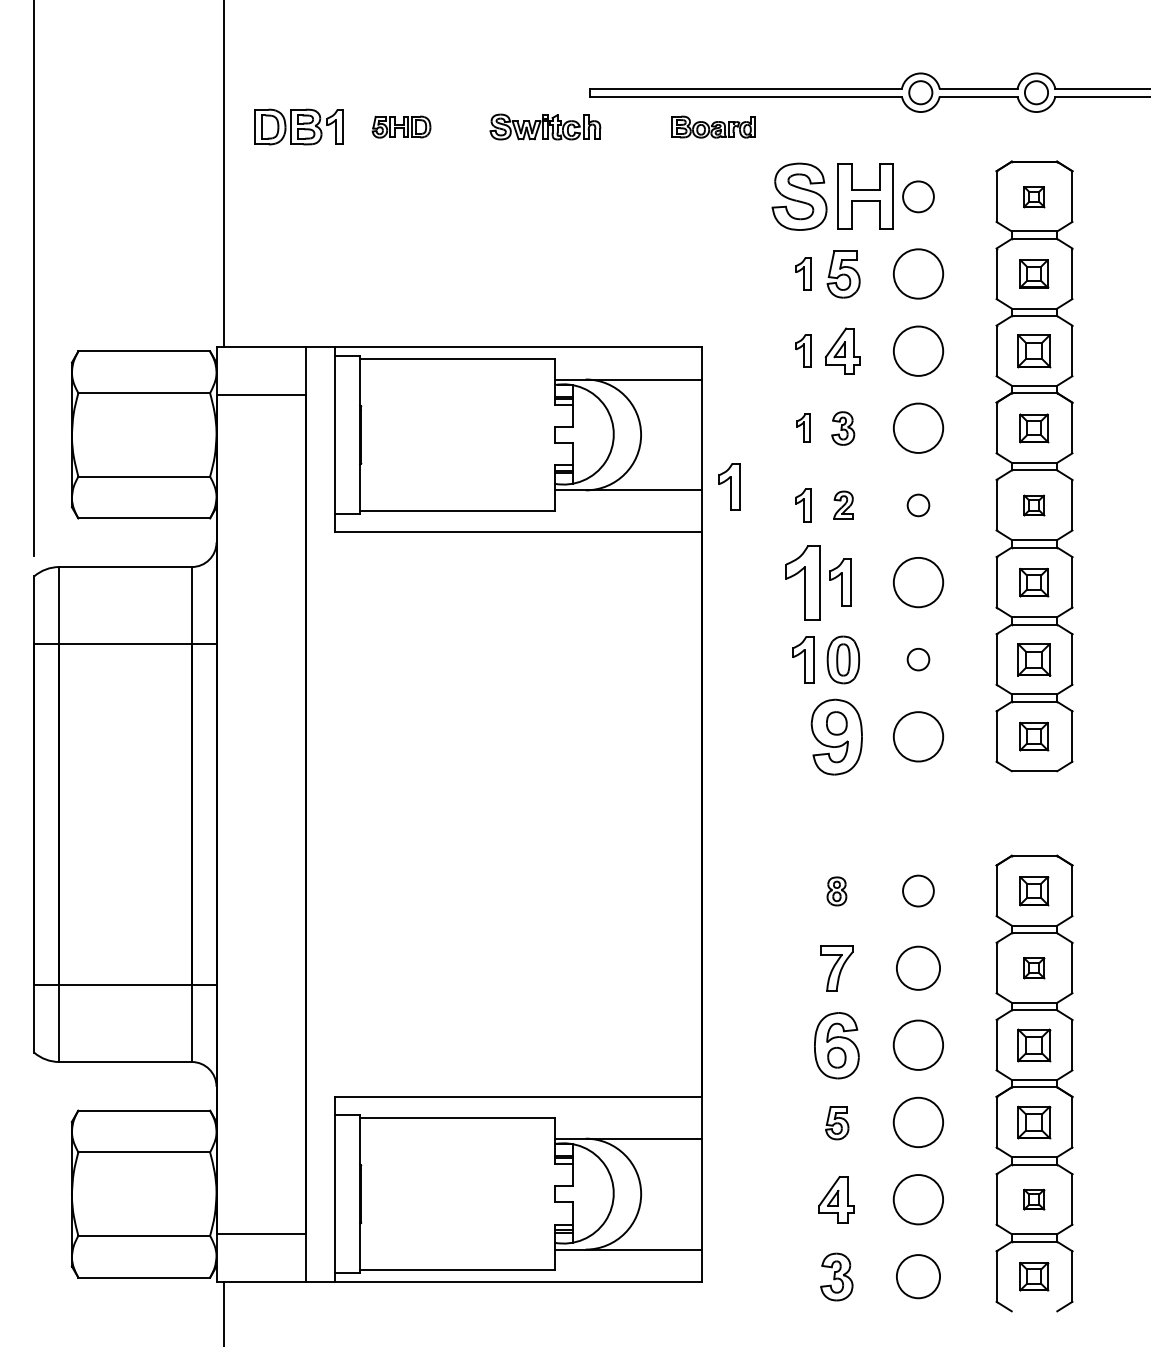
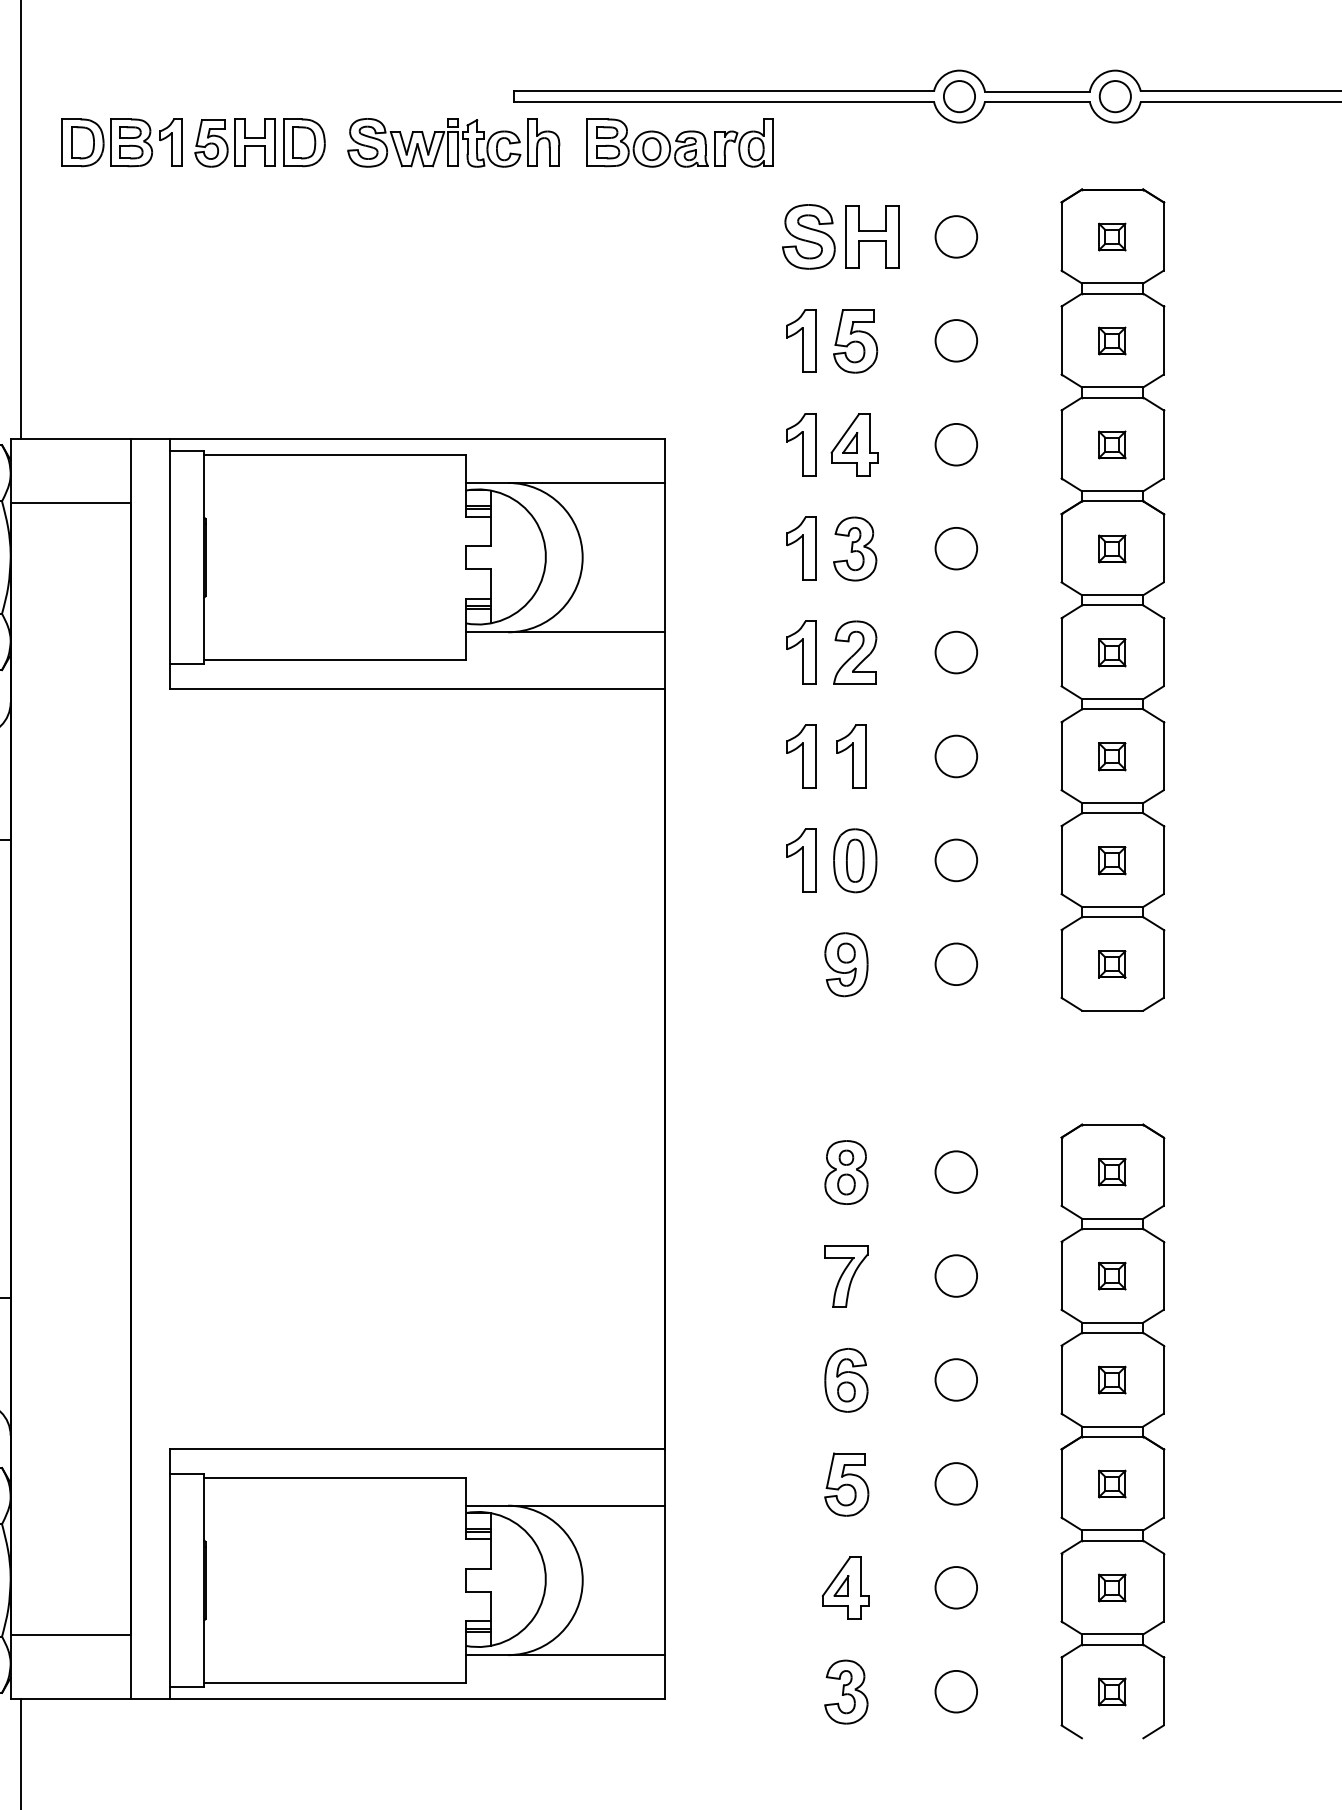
part: (401, 126) -> (259, 142), size x1.67
part: (545, 126) -> (453, 142), size x1.43
part: (713, 126) -> (680, 142), size x1.67
part: (832, 196) -> (840, 236), size x0.71
part: (803, 273) -> (801, 340), size x1.43
circle: (918, 273) -> (956, 340), size x0.62
part: (1034, 274) -> (1112, 341), size x0.71
part: (803, 350) -> (801, 443), size x1.43
circle: (918, 350) -> (956, 443), size x0.62
part: (1034, 351) -> (1112, 445), size x0.62
part: (803, 427) -> (801, 547), size x1.67
circle: (918, 427) -> (956, 547), size x0.62
part: (842, 428) -> (853, 548), size x1.43
part: (1034, 428) -> (1112, 548), size x0.71
part: (729, 486) -> (701, 627), removed
part: (803, 505) -> (801, 652), size x1.43
part: (843, 505) -> (855, 652), size x1.67
circle: (918, 505) -> (956, 652), size x1.43
part: (803, 582) -> (801, 756), size x0.62
circle: (918, 582) -> (956, 756), size x0.62
part: (1034, 582) -> (1112, 756), size x0.71
circle: (918, 659) -> (956, 860), size x1.43
part: (1034, 659) -> (1112, 860), size x0.62
part: (836, 736) -> (845, 963), size x0.62
circle: (918, 736) -> (956, 963), size x0.62
part: (1034, 737) -> (1112, 965), size x0.71
part: (836, 891) -> (845, 1172), size x1.67
part: (1034, 891) -> (1112, 1172), size x0.71
circle: (918, 967) -> (956, 1275), size x0.71
part: (836, 1045) -> (845, 1380), size x0.71
circle: (918, 1045) -> (956, 1380), size x0.62
part: (1034, 1045) -> (1112, 1380), size x0.62
circle: (918, 1122) -> (956, 1483), size x0.62
part: (1034, 1122) -> (1112, 1483), size x0.62
part: (837, 1123) -> (847, 1485), size x1.43
circle: (918, 1199) -> (956, 1587), size x0.62
circle: (918, 1276) -> (956, 1691), size x0.71
part: (1034, 1276) -> (1112, 1691), size x0.71

